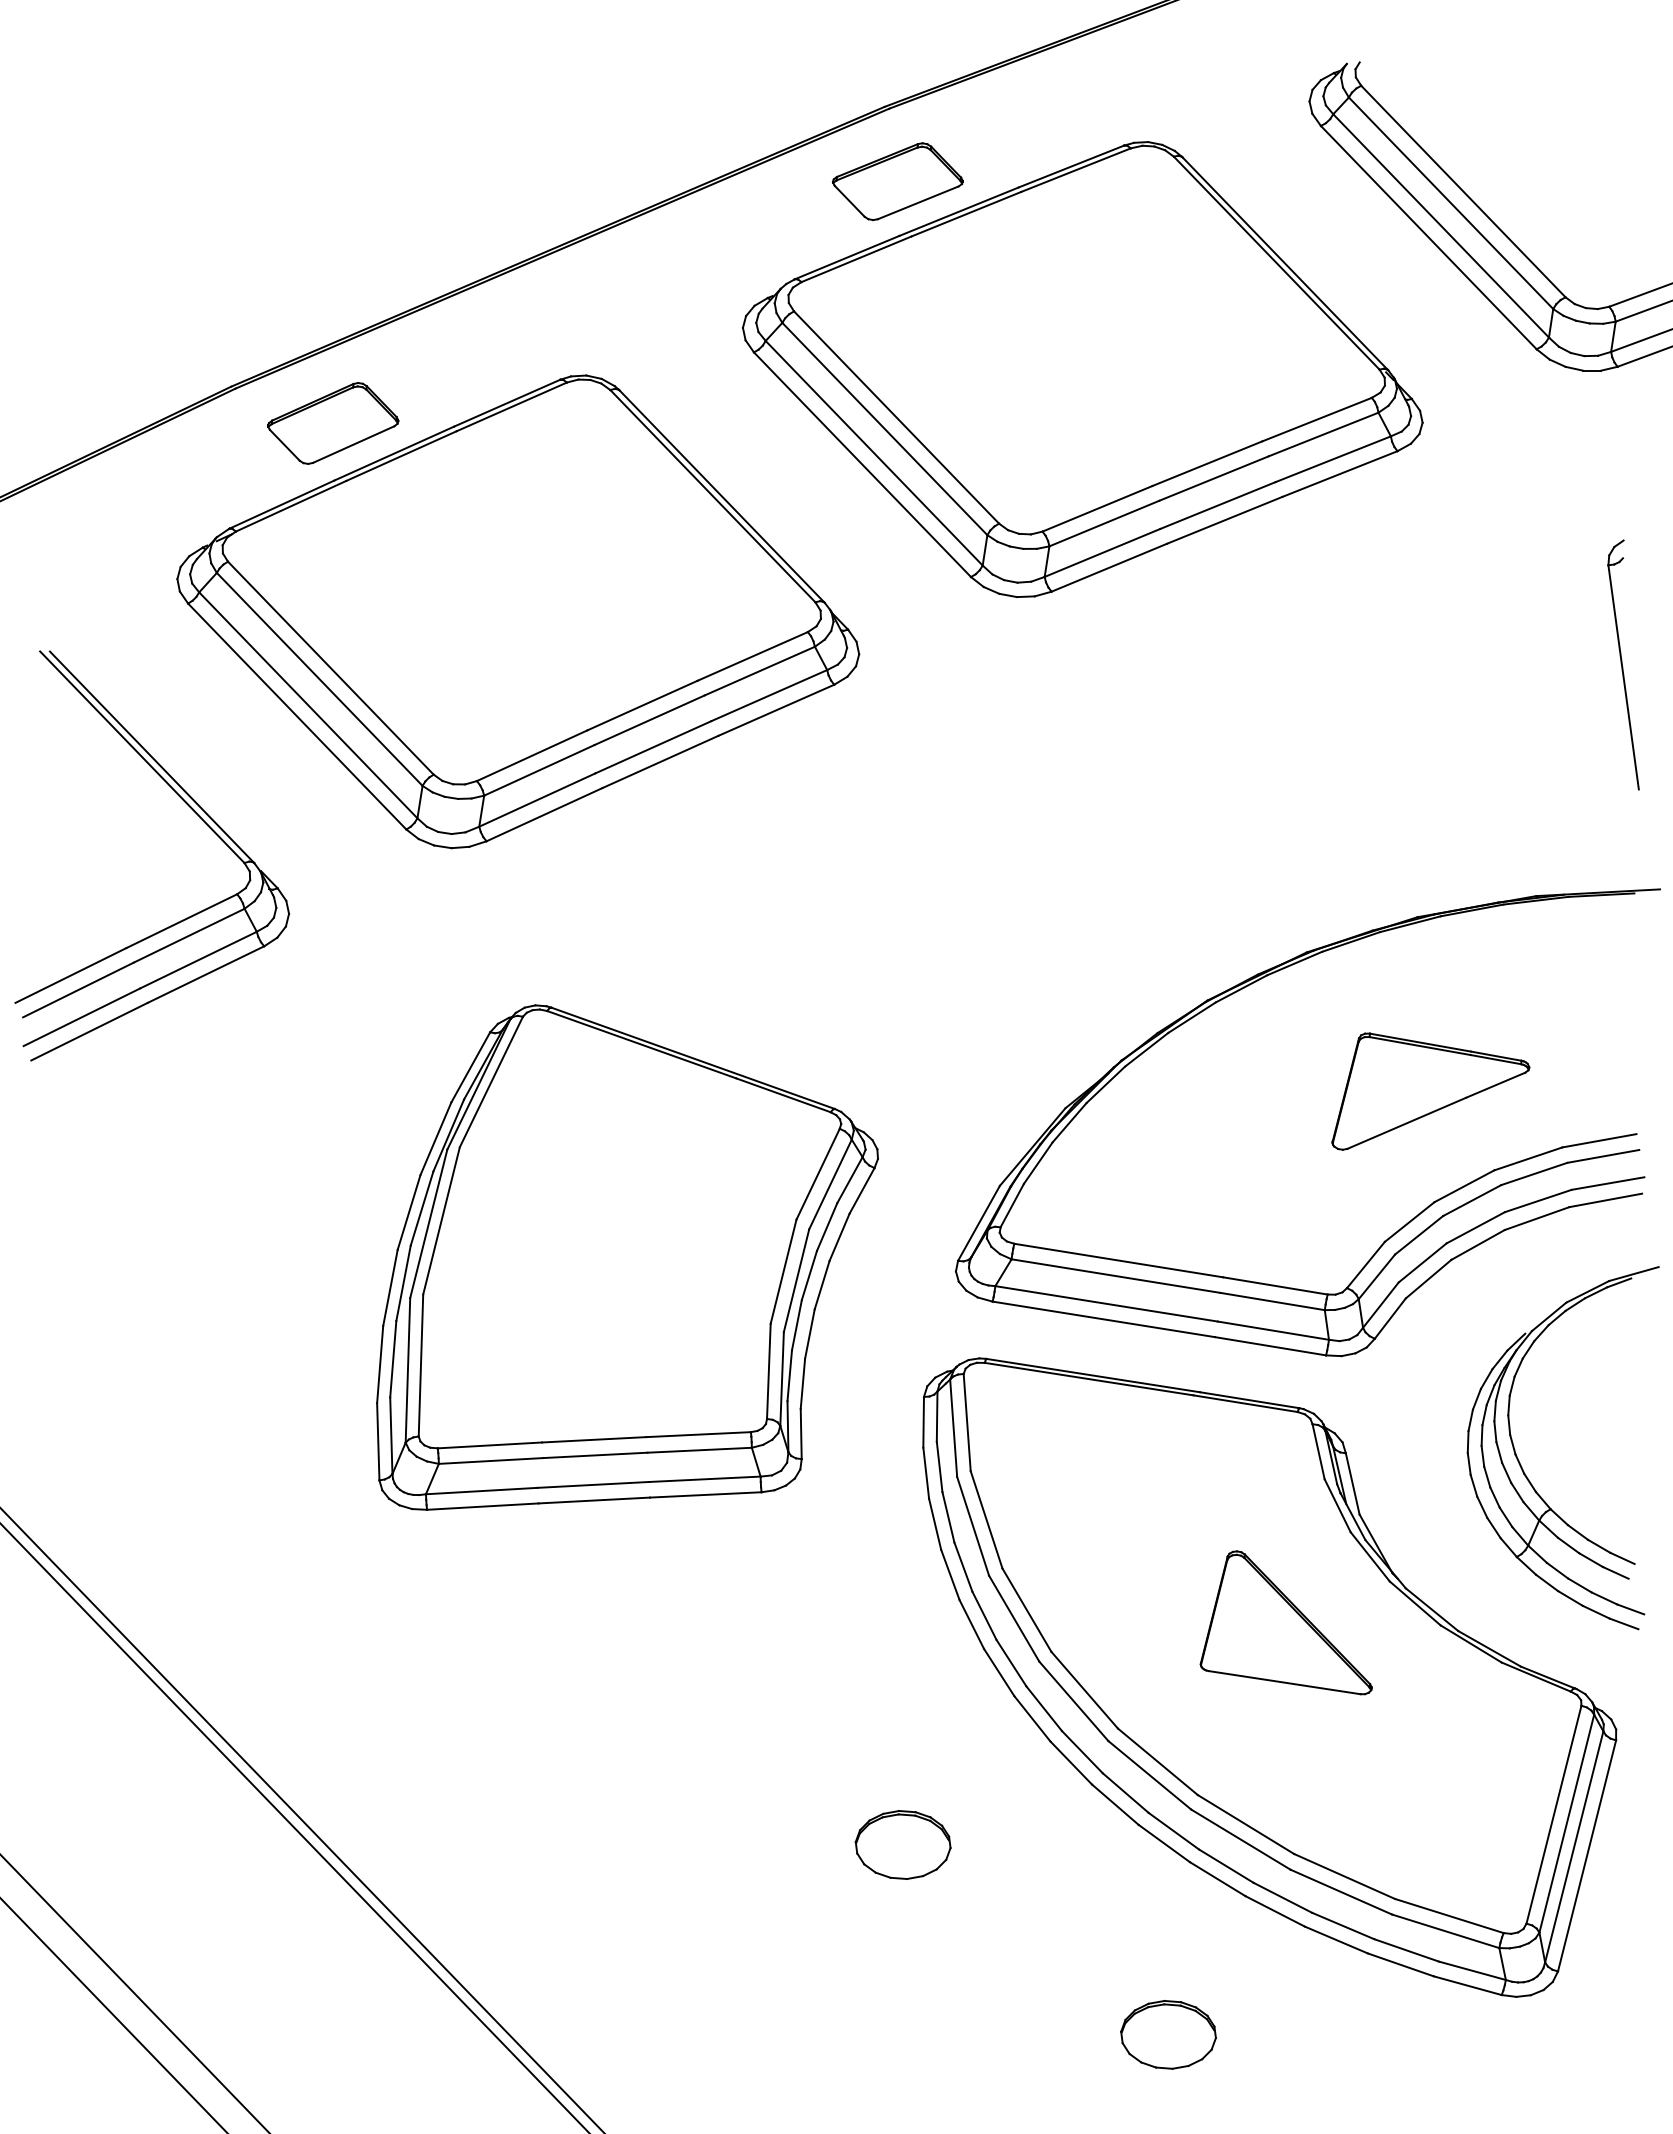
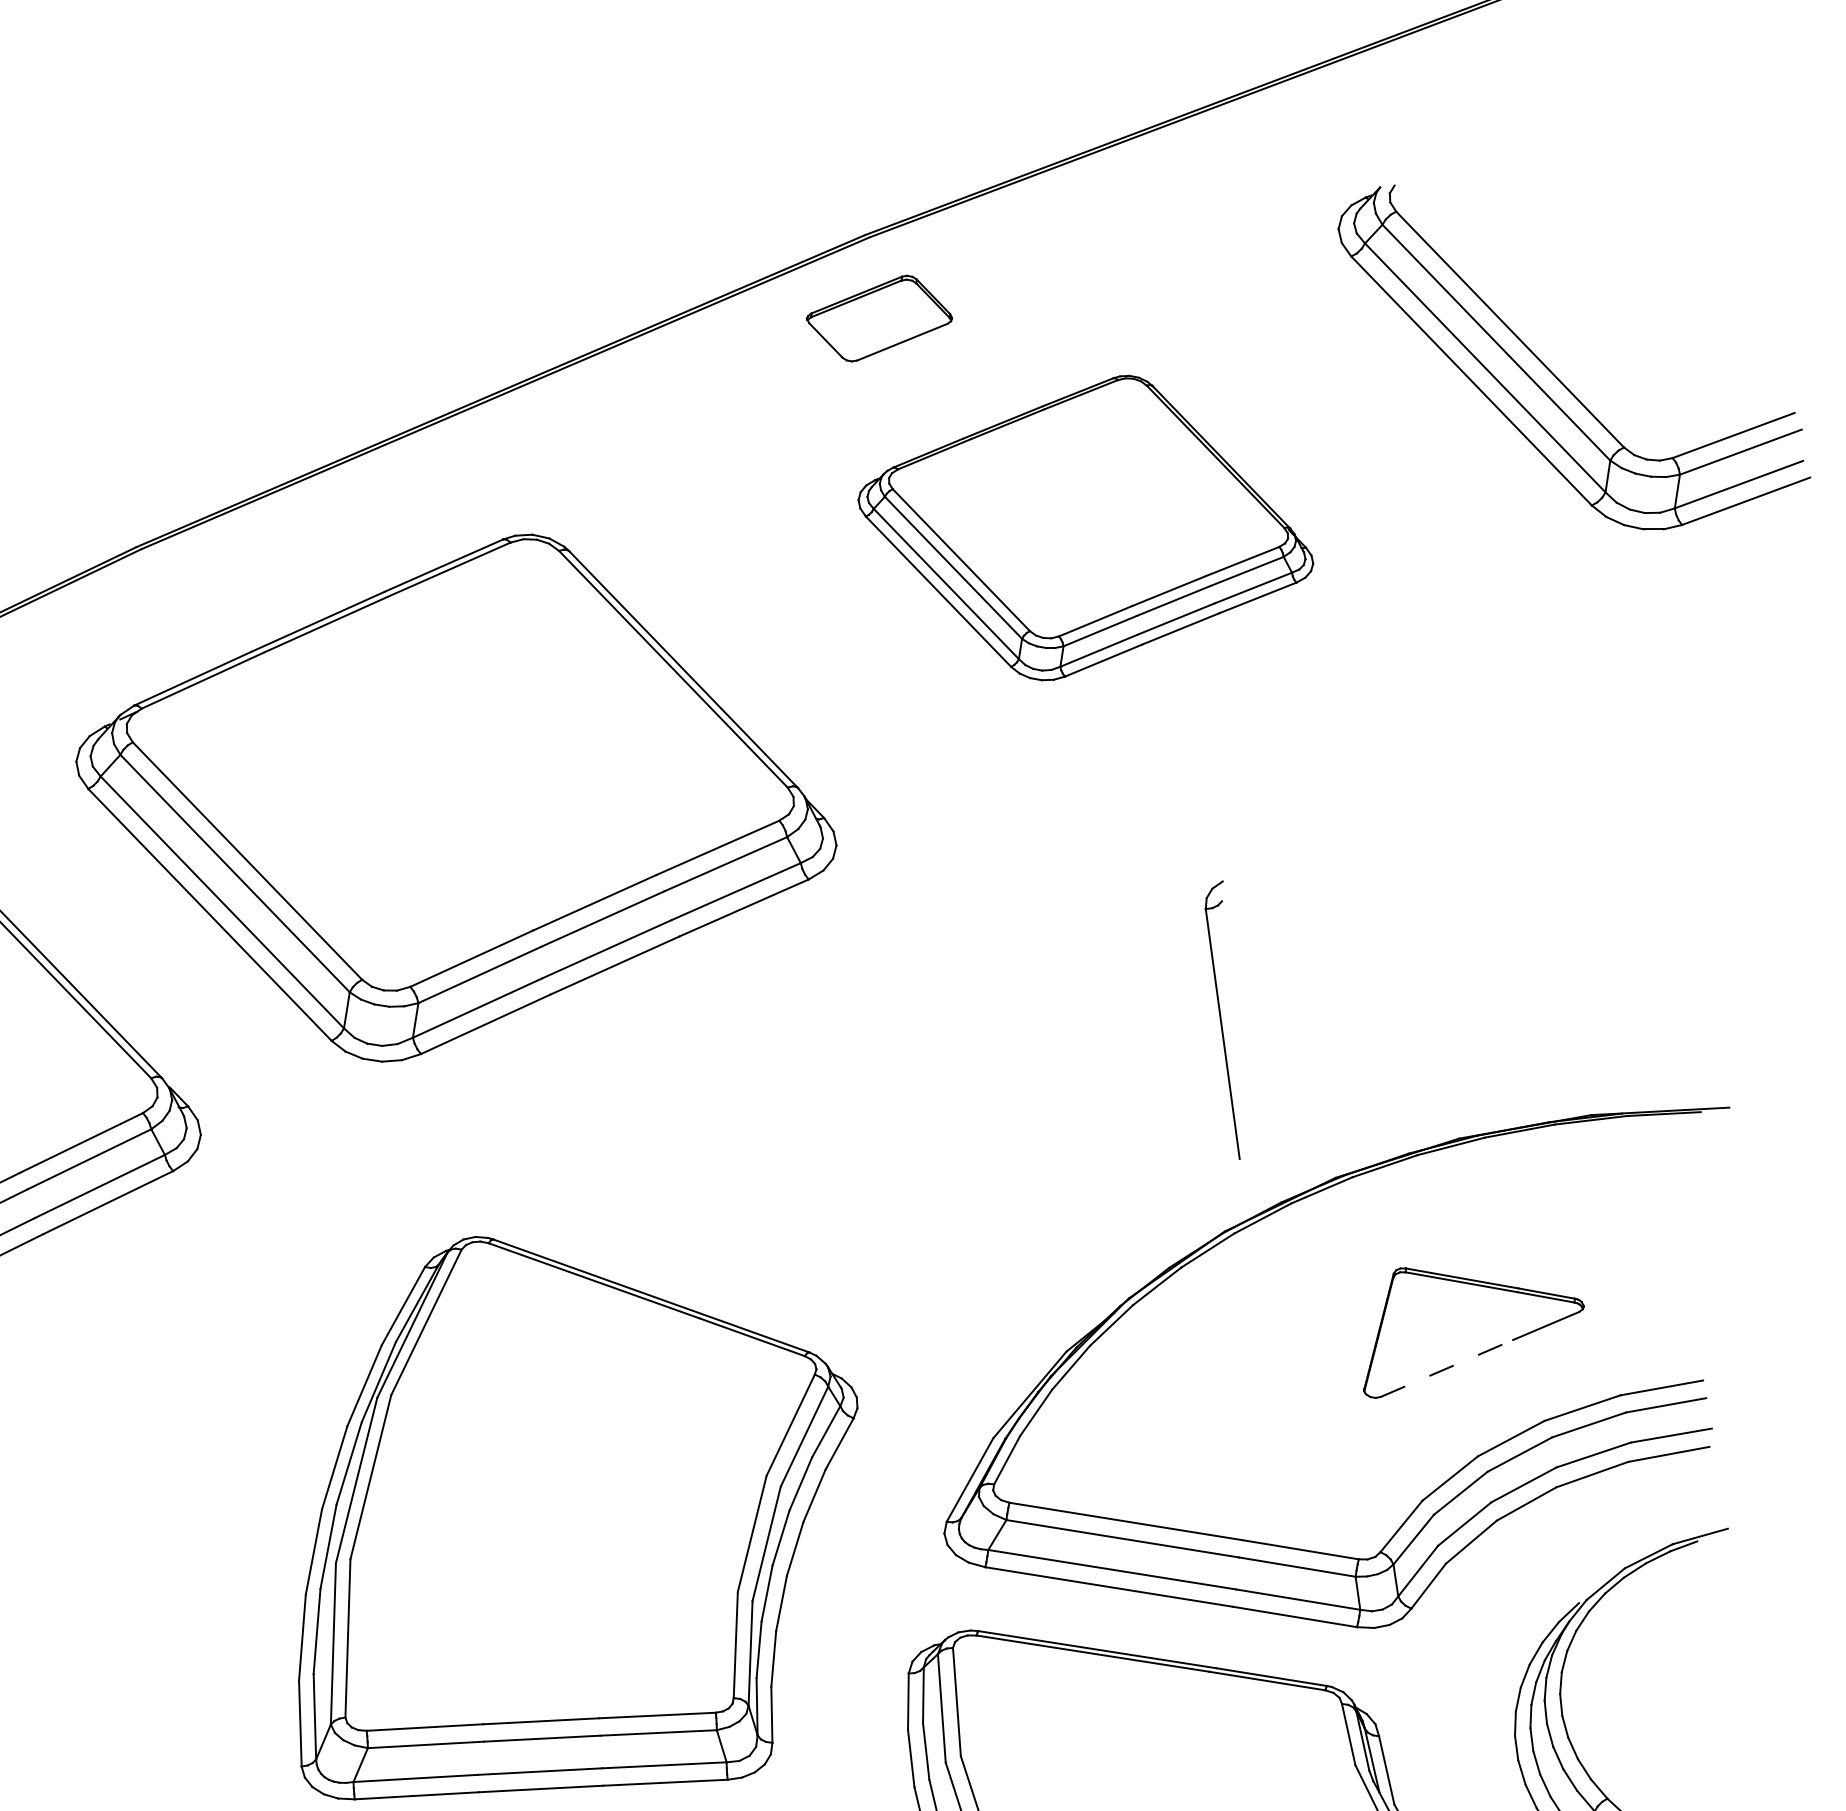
part: (1082, 369) -> (1085, 528), size x0.6
part: (333, 423) -> (250, 588), removed
part: (1623, 664) -> (1222, 1019), moved
line: (1406, 1123) -> (1446, 1368), solid -> dashed

